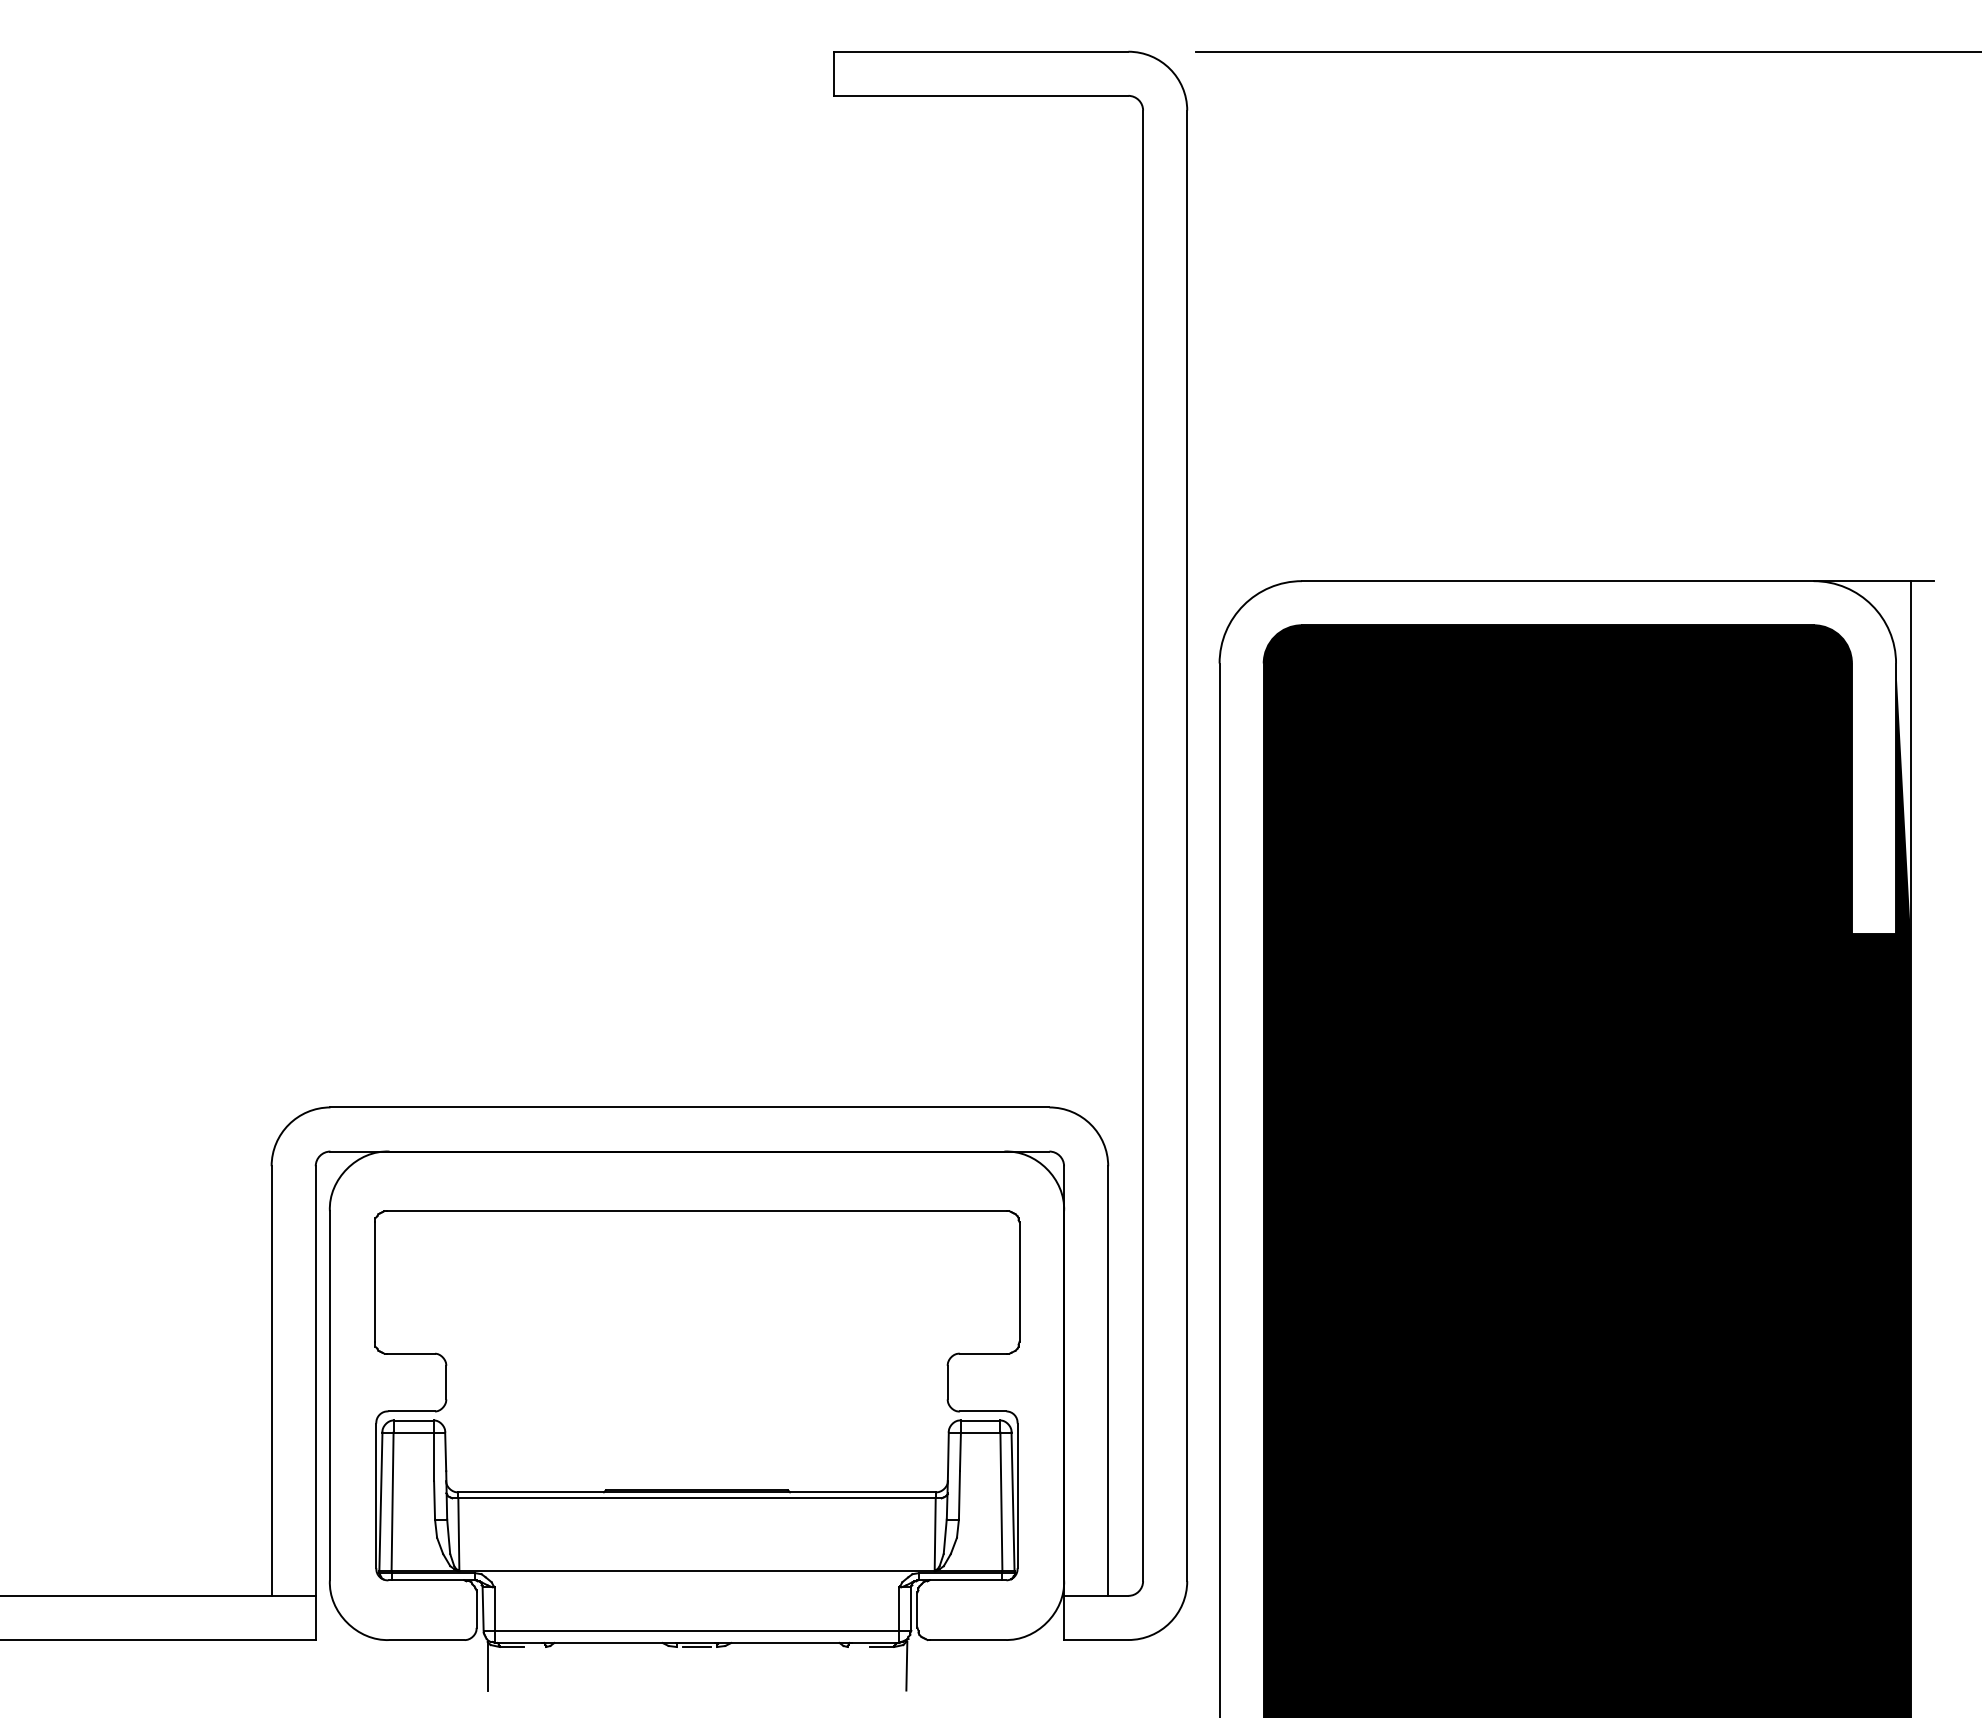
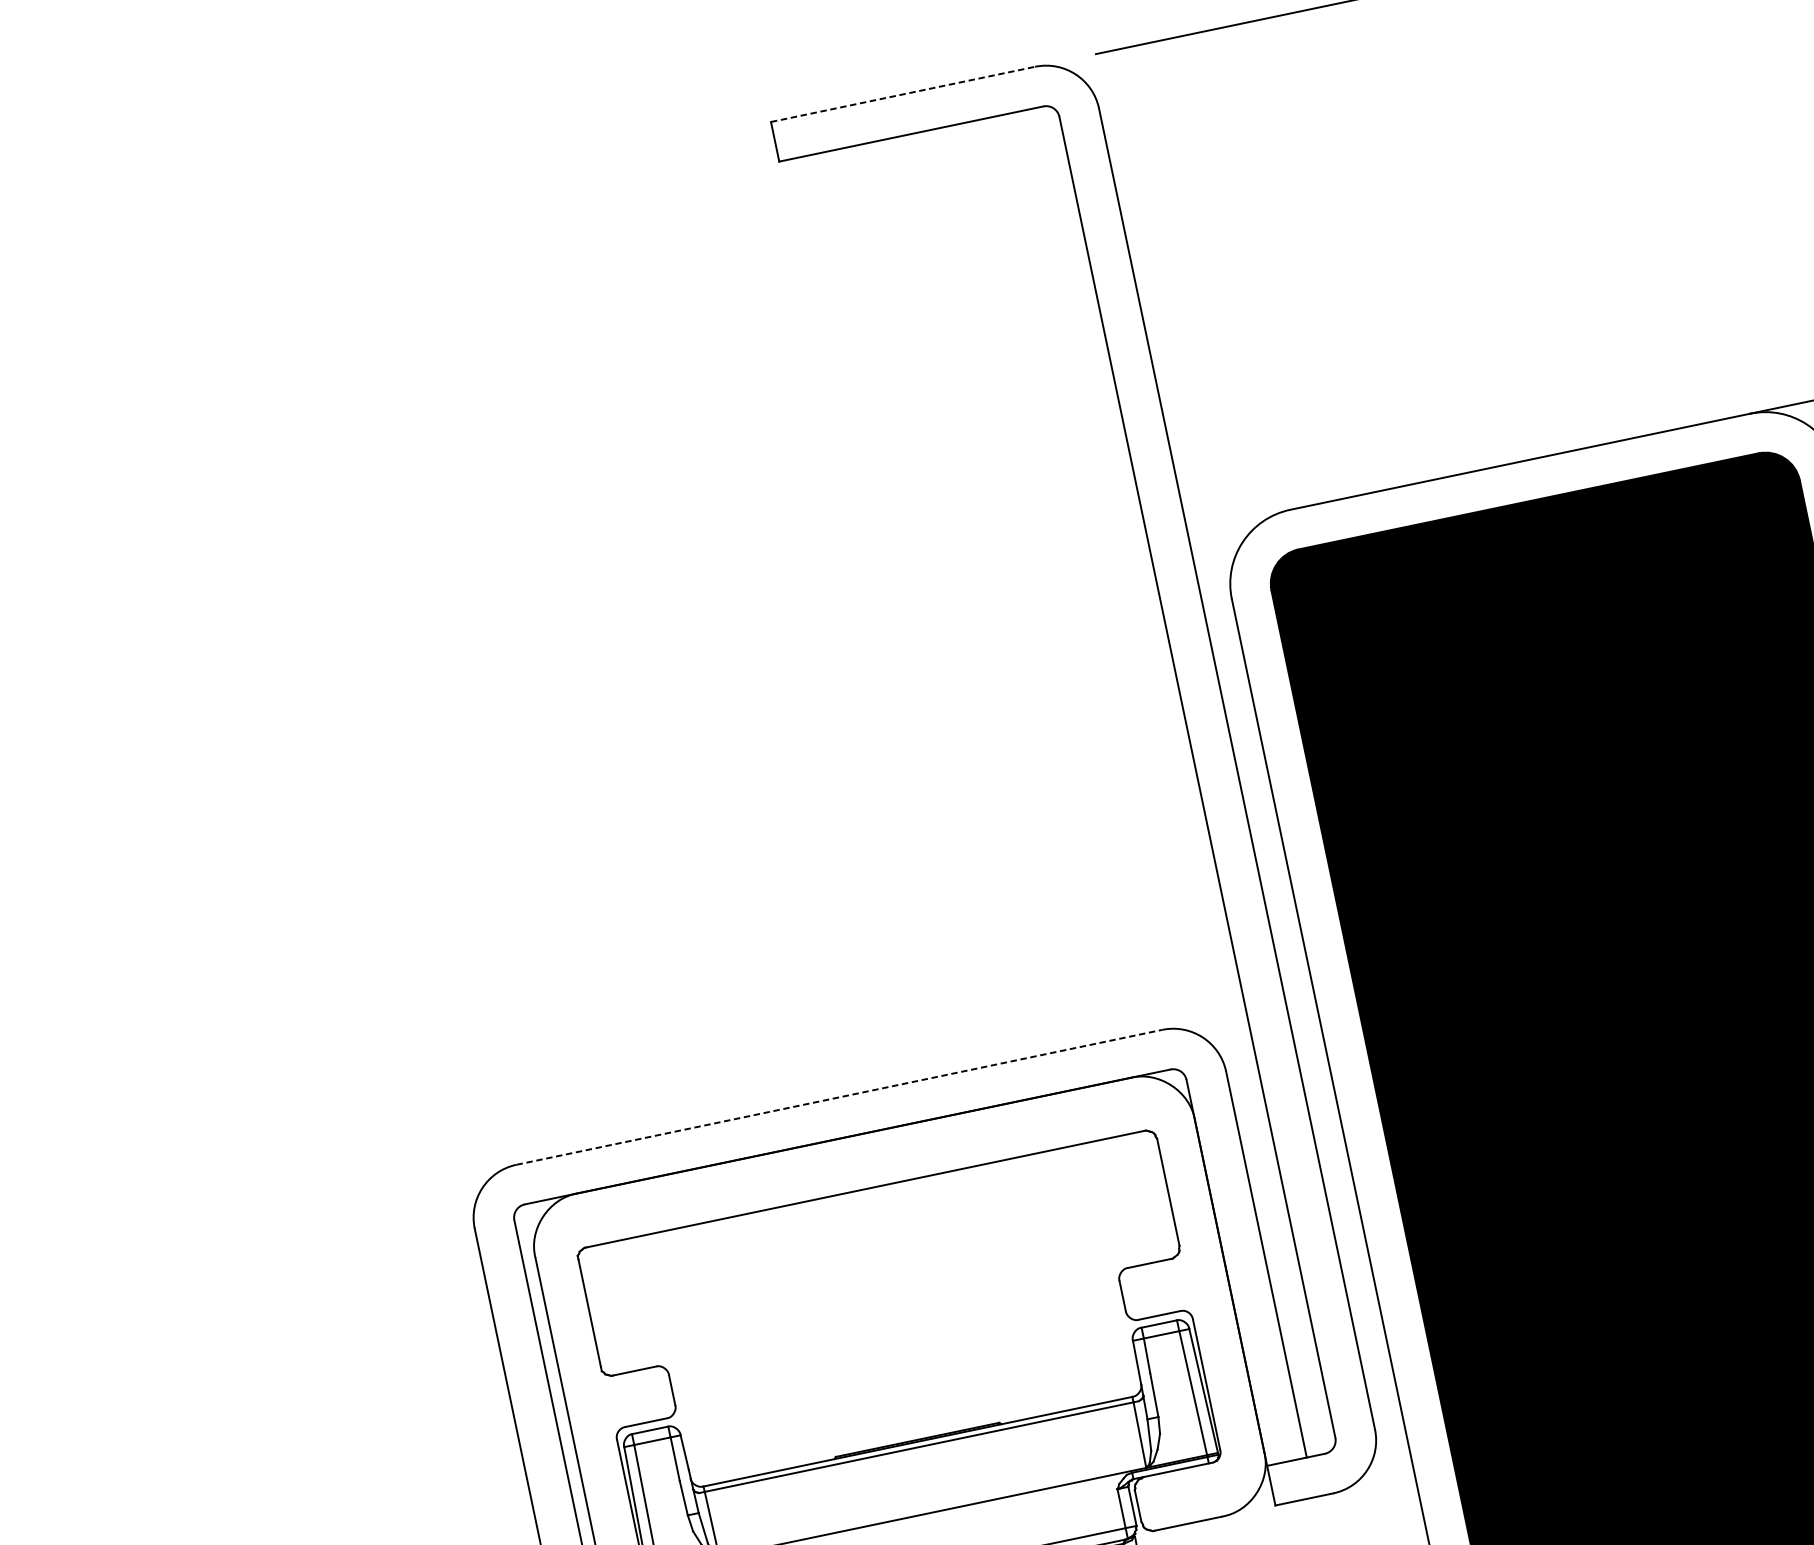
line: (981, 51) -> (903, 94), solid -> dashed
line: (690, 1107) -> (839, 1097), solid -> dashed

